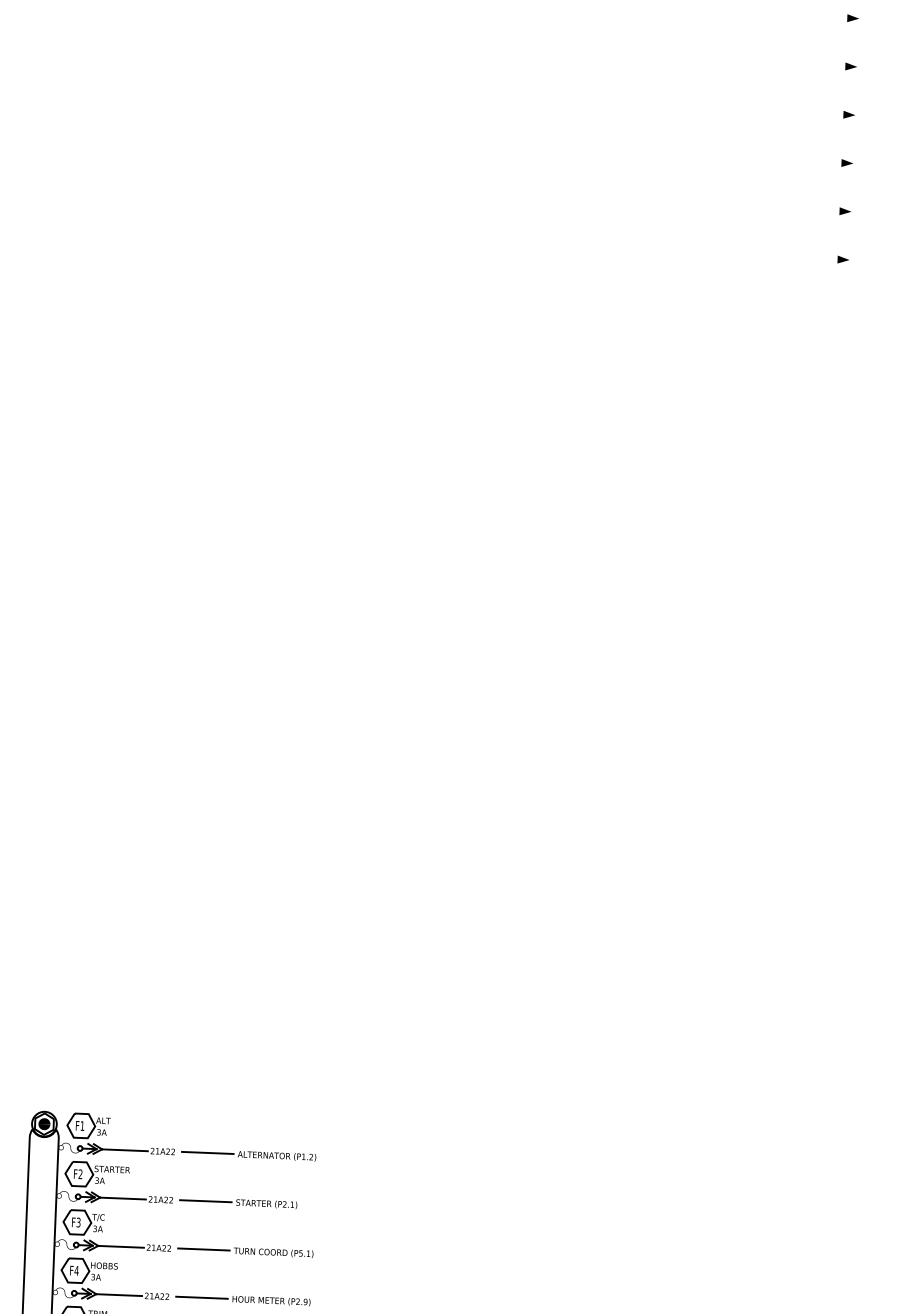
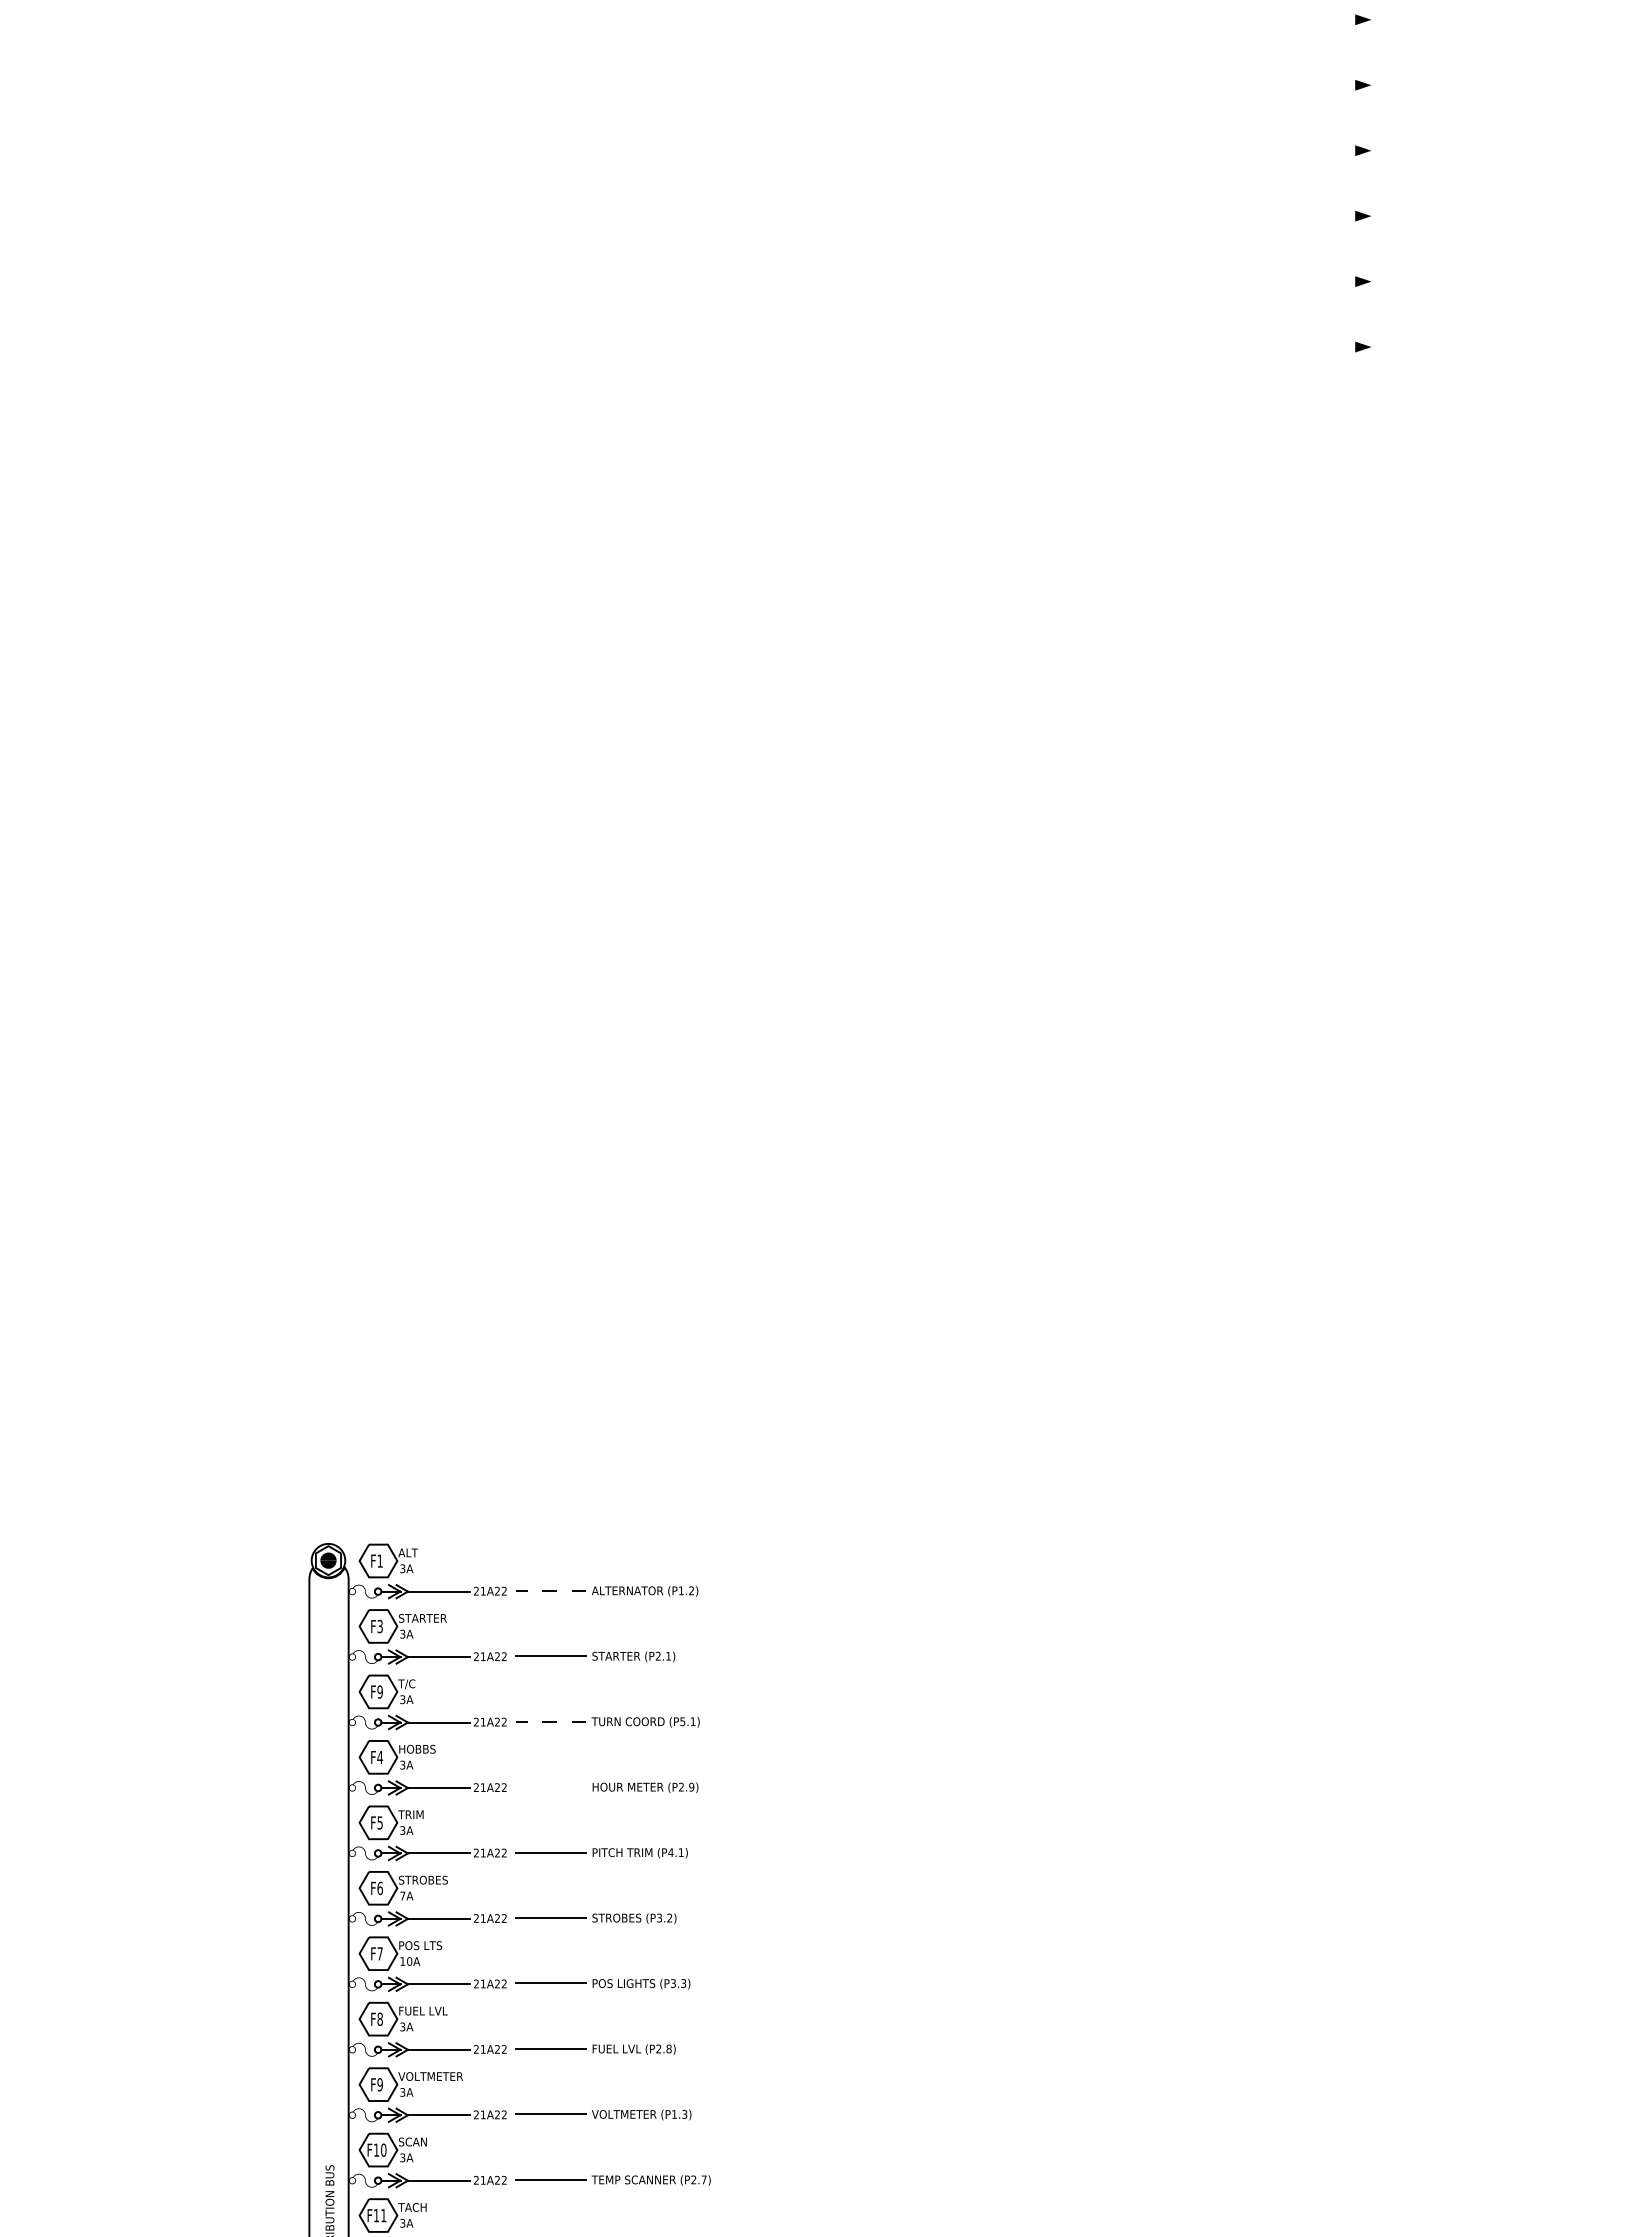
line: (208, 1152) -> (551, 1590), solid -> dashed
text: (80, 1174) -> (379, 1626), F2 -> F3
text: (78, 1222) -> (379, 1691), F3 -> F9
line: (204, 1249) -> (551, 1721), solid -> dashed
line: (202, 1298) -> (551, 1787), removed

